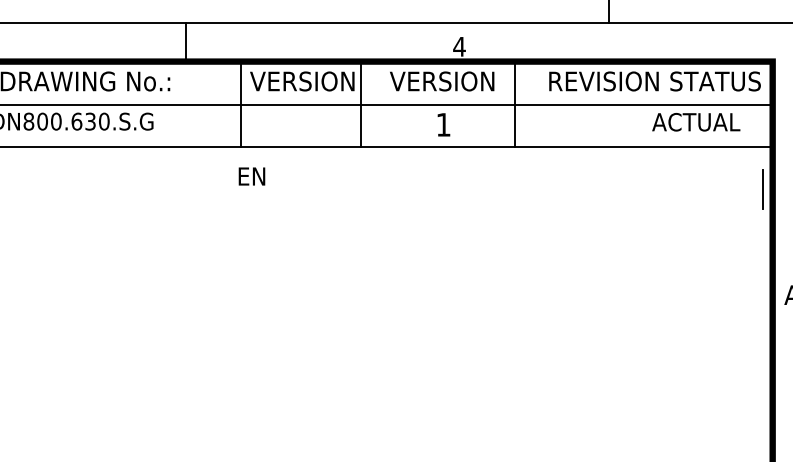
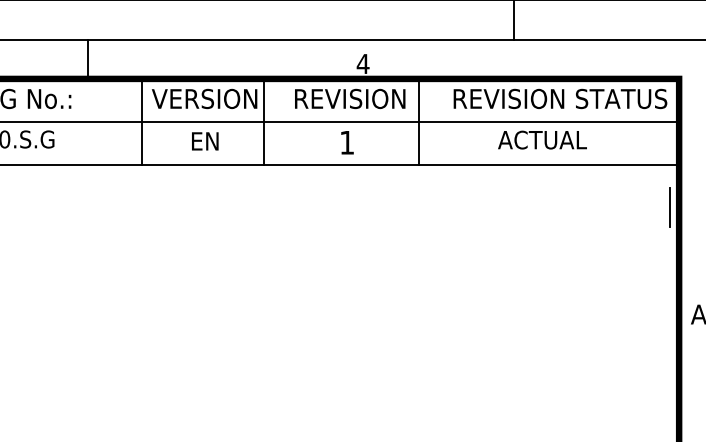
text: (445, 81) -> (349, 98), VERSION -> REVISION
text: (696, 122) -> (542, 140), moved
text: (251, 176) -> (204, 141), moved

